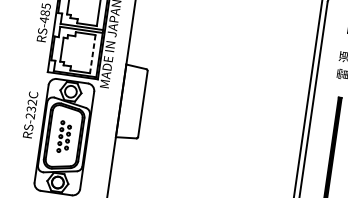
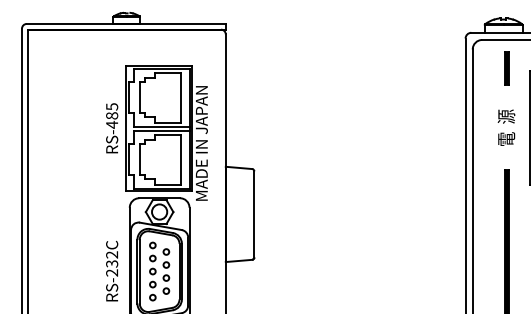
line: (92, 54) -> (180, 160), dashed -> solid
text: (30, 114) -> (112, 270), moved
part: (64, 137) -> (159, 271), size x1.43

